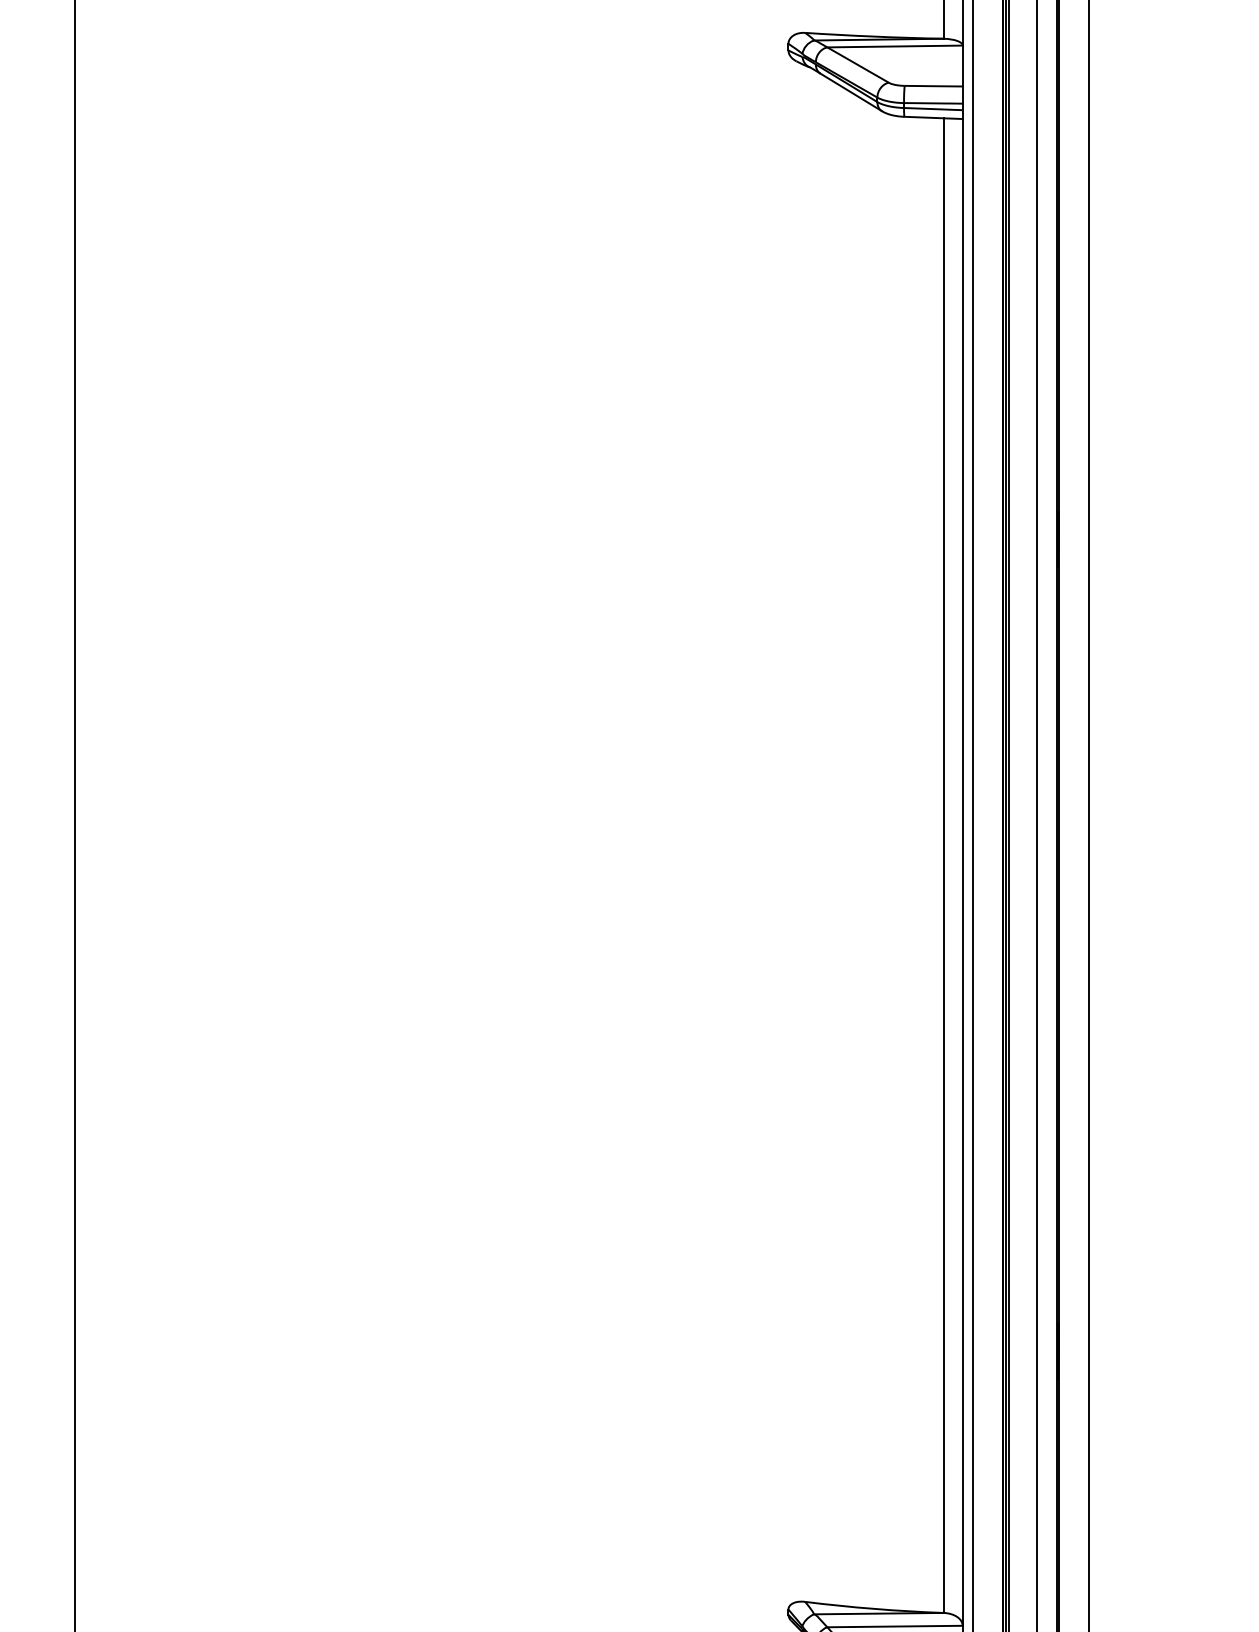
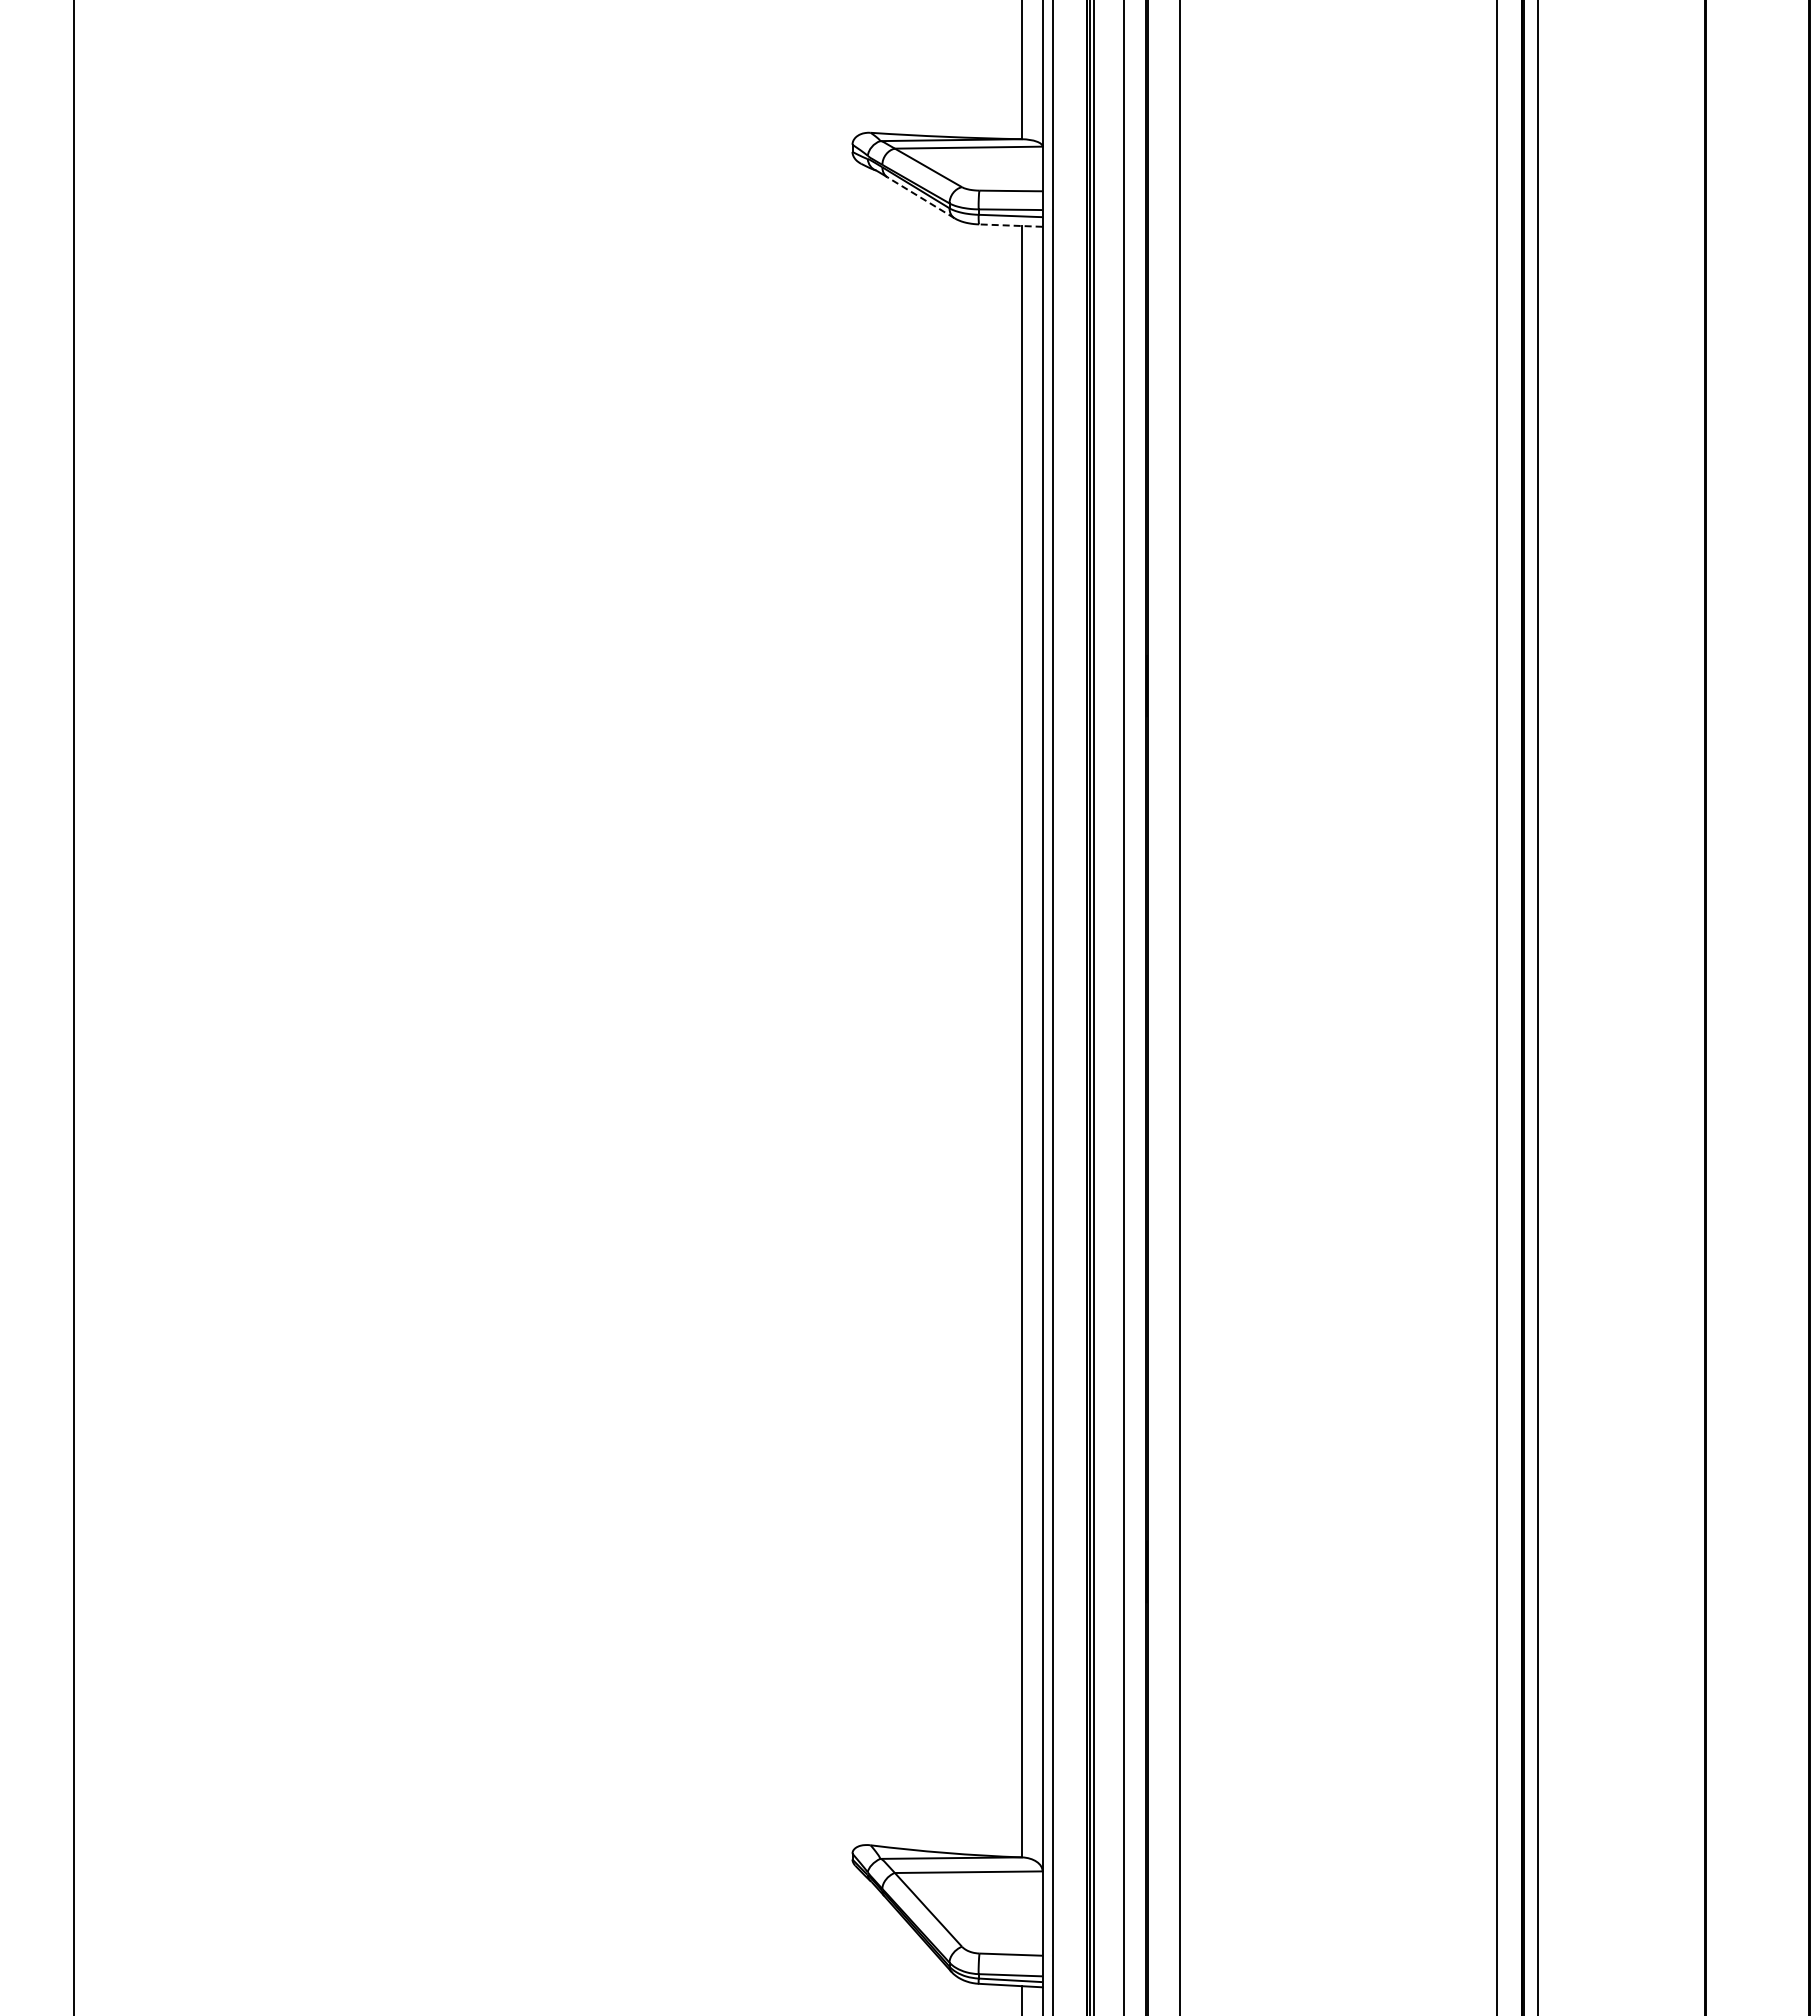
line: (850, 92) -> (920, 197), solid -> dashed
line: (933, 117) -> (1010, 225), solid -> dashed

